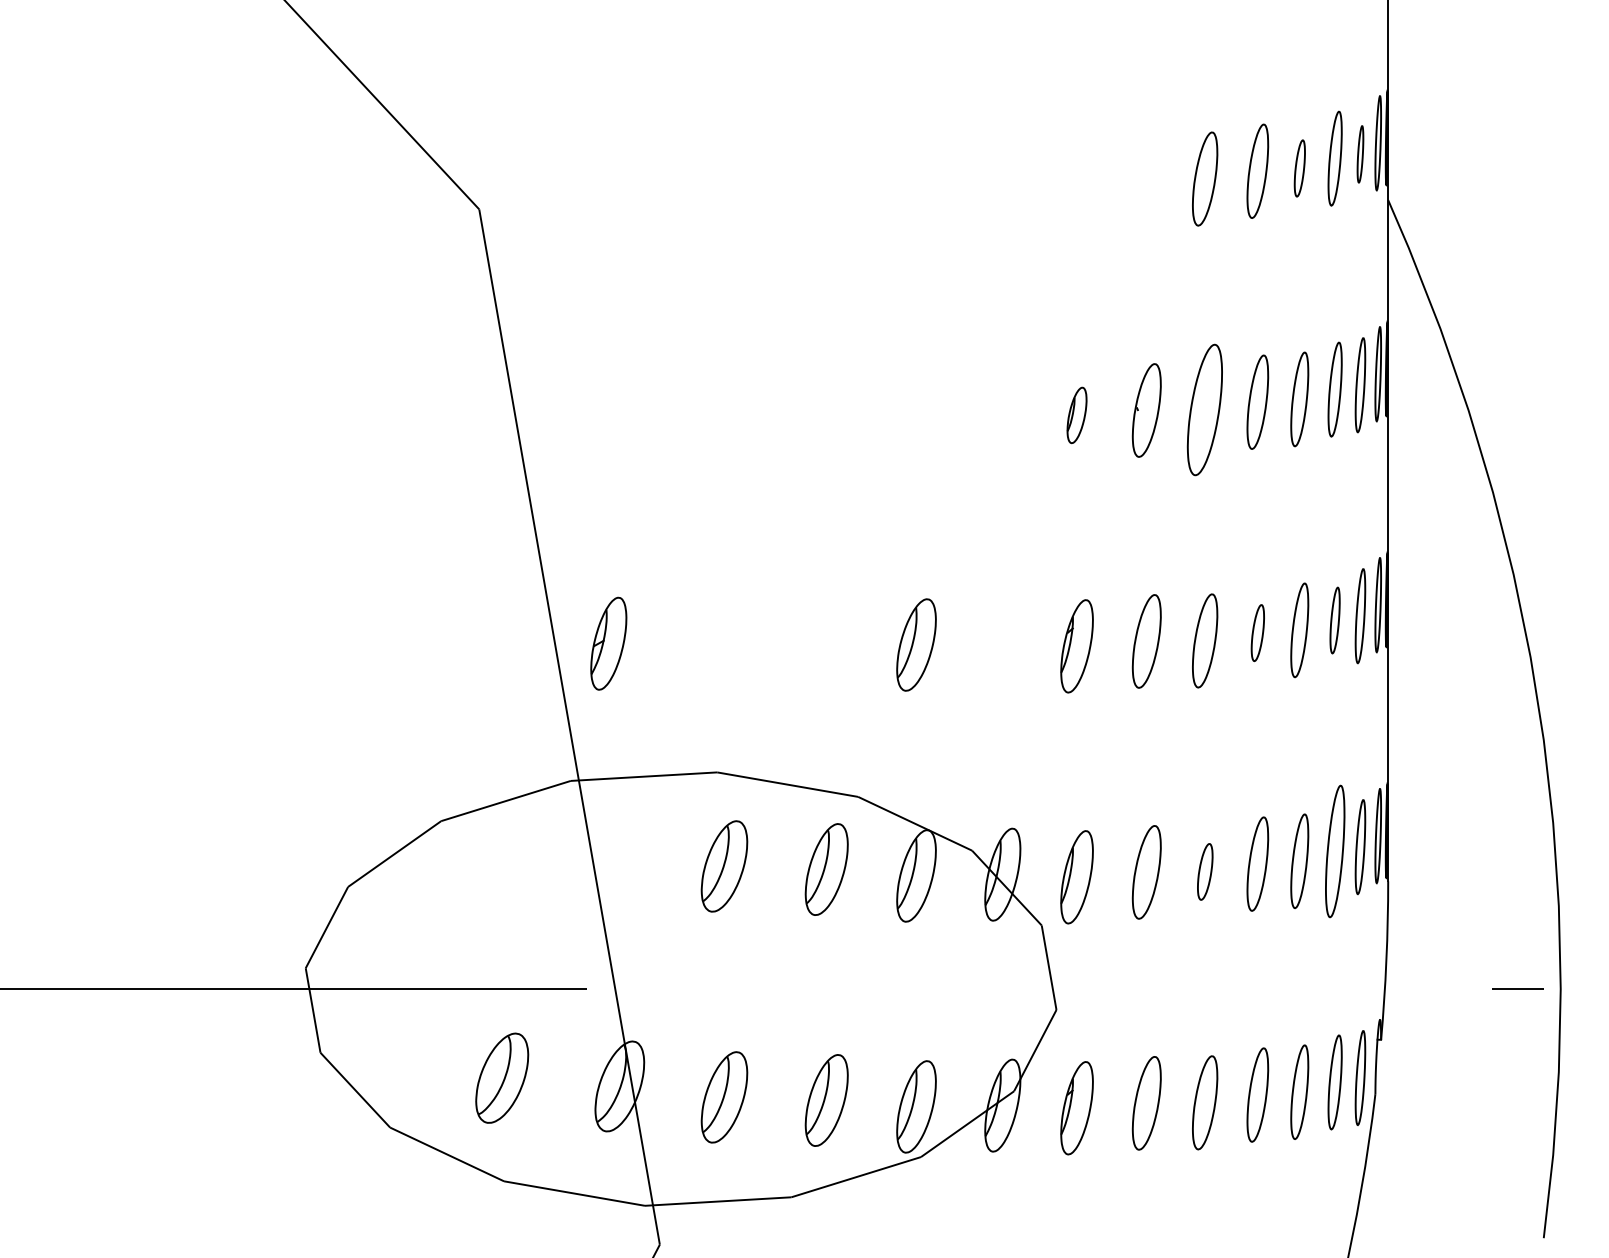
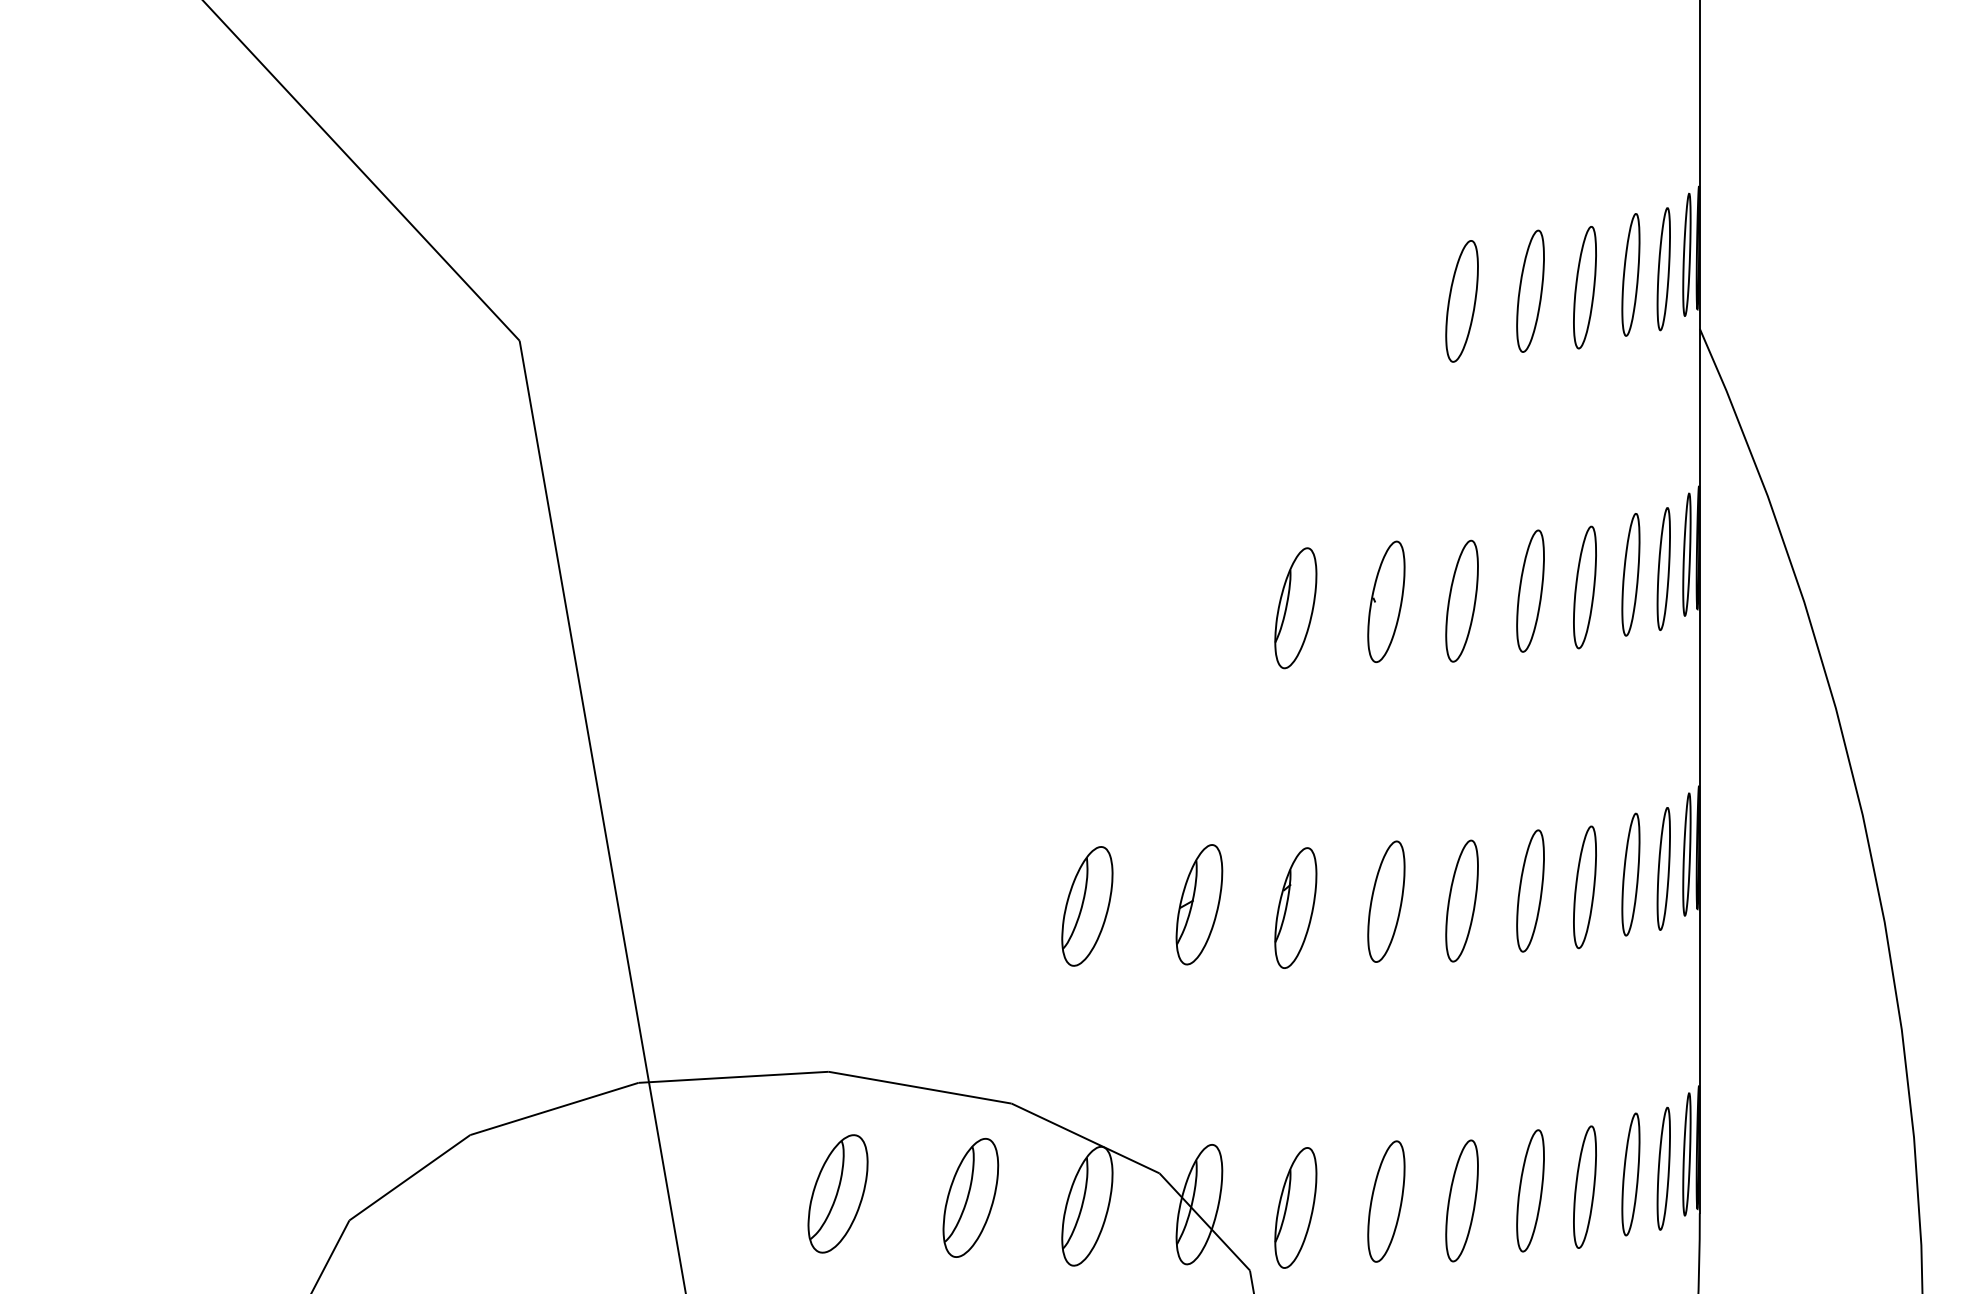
part: (1360, 154) -> (1663, 269), size x1.67
part: (1299, 168) -> (1584, 287), size x1.67
part: (1205, 409) -> (1462, 600), size x0.71
part: (1076, 415) -> (1295, 608), size x1.67
part: (1334, 620) -> (1630, 874), size x1.43
part: (1257, 632) -> (1530, 890), size x1.67
part: (608, 643) -> (1199, 904), moved
part: (1334, 851) -> (1630, 1174), size x0.71
part: (1205, 871) -> (1462, 1200), size x1.67

